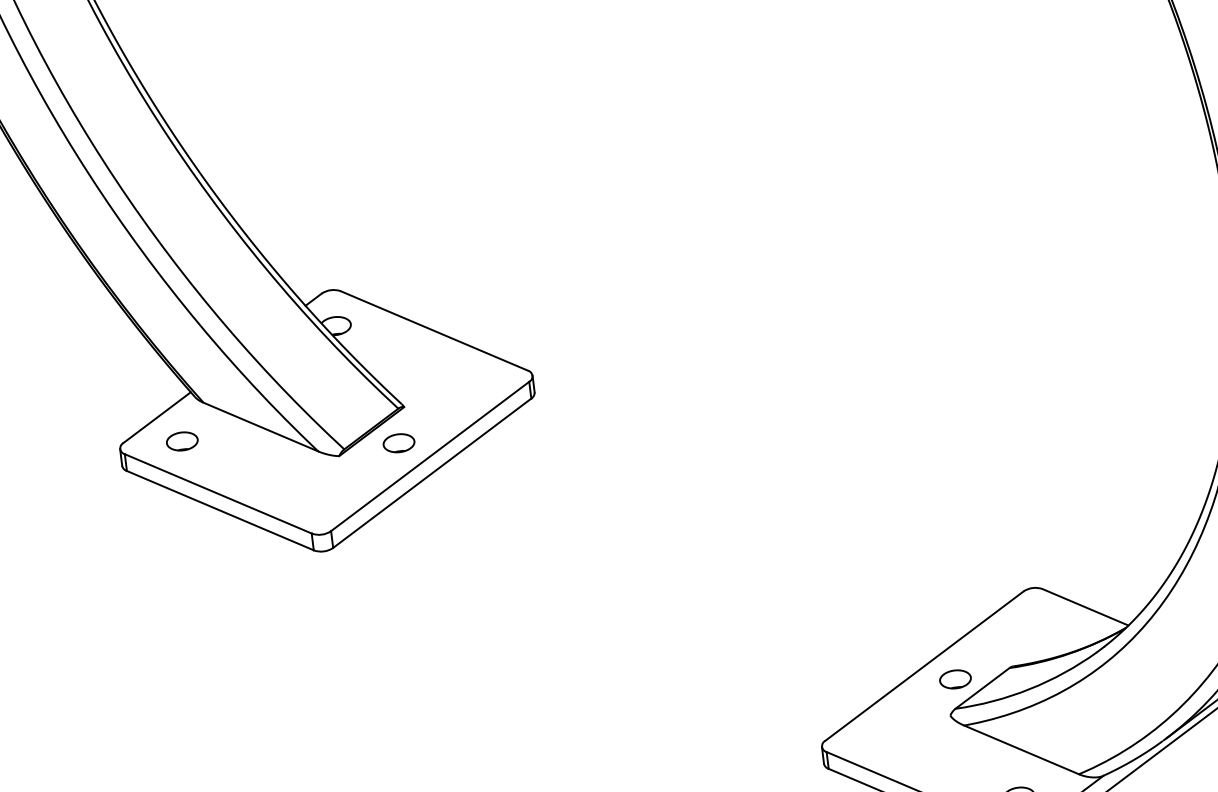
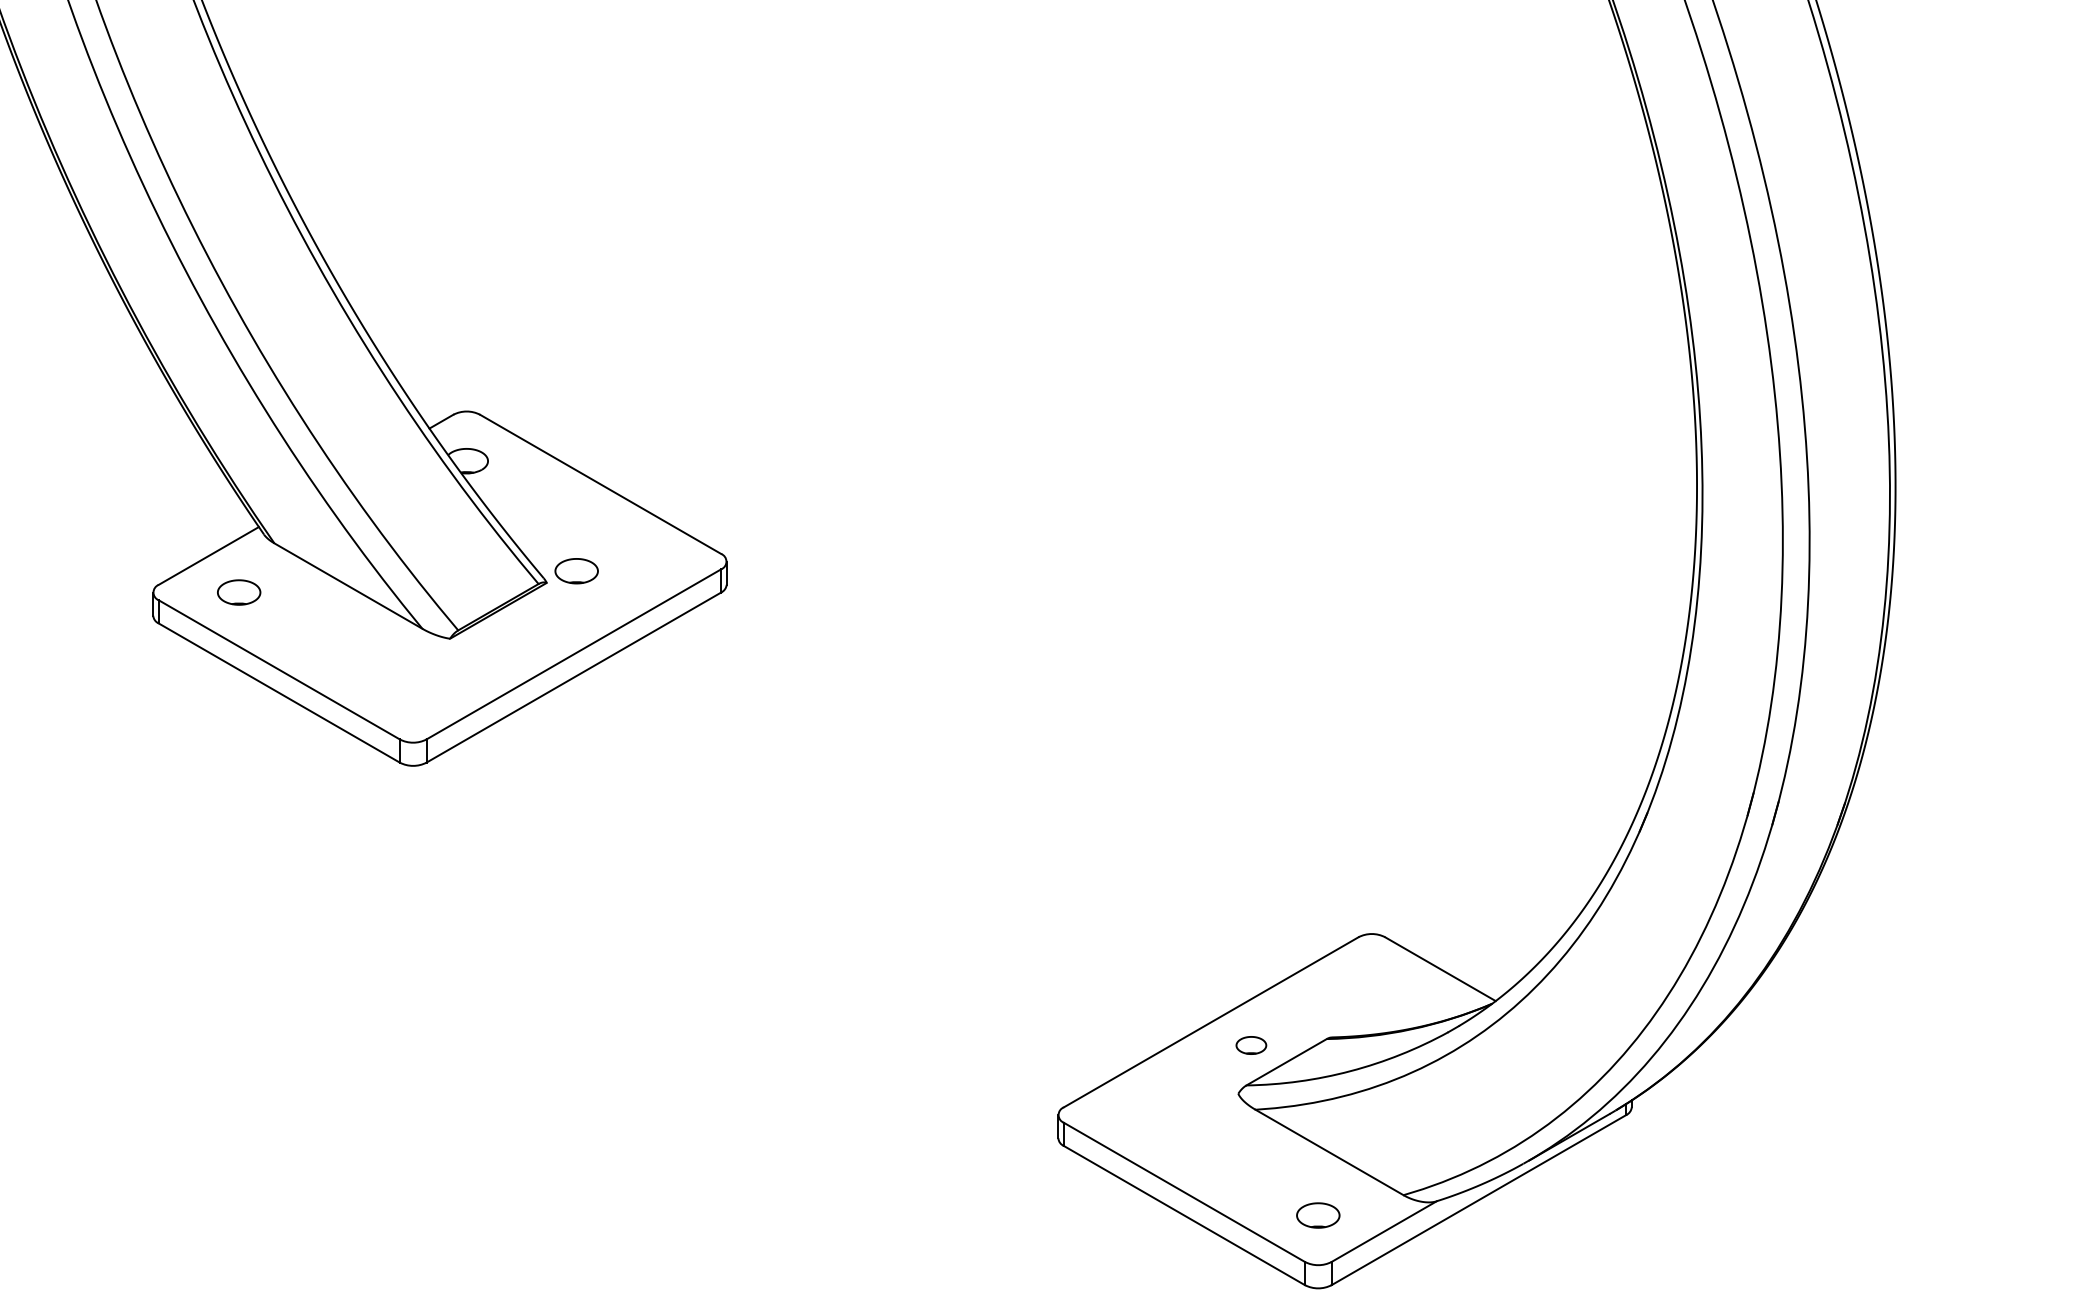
part: (398, 443) -> (576, 571), moved
part: (955, 679) -> (1251, 1045), size x0.7

